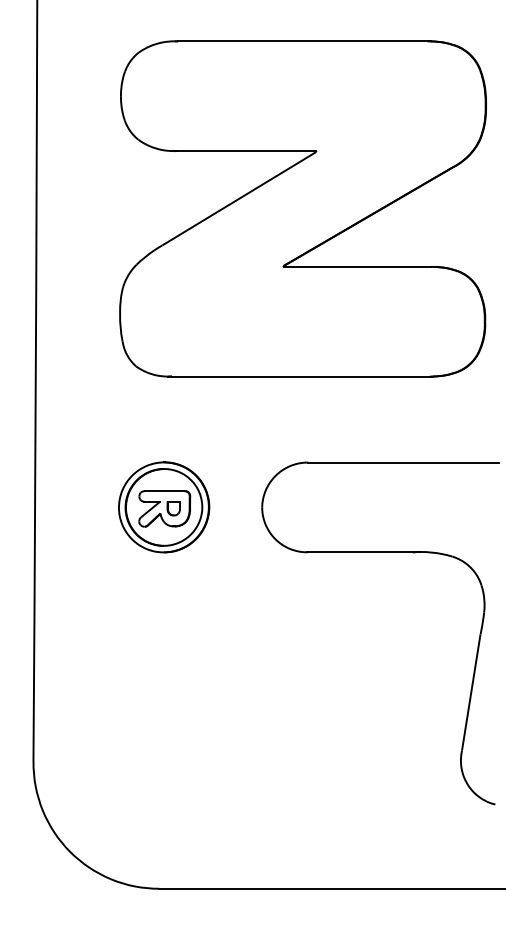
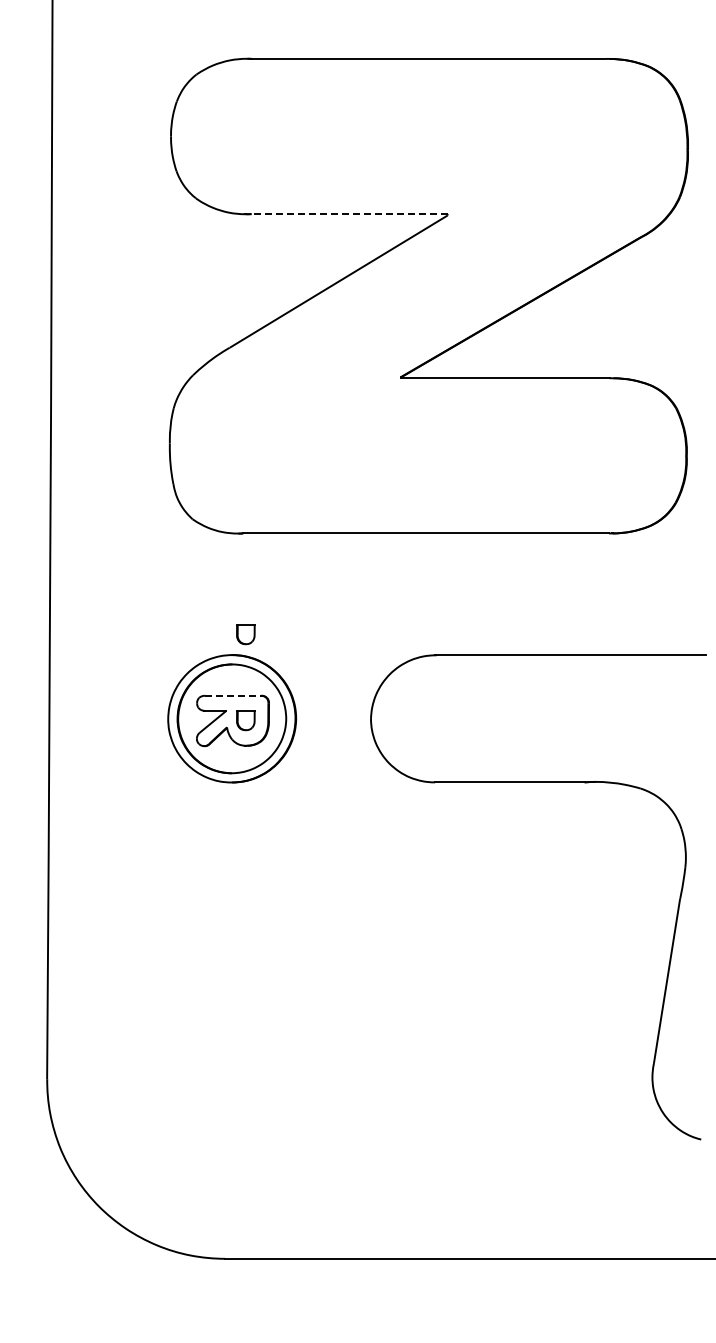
line: (246, 151) -> (348, 214), solid -> dashed
part: (173, 447) -> (245, 634), added
line: (164, 490) -> (232, 695), solid -> dashed

